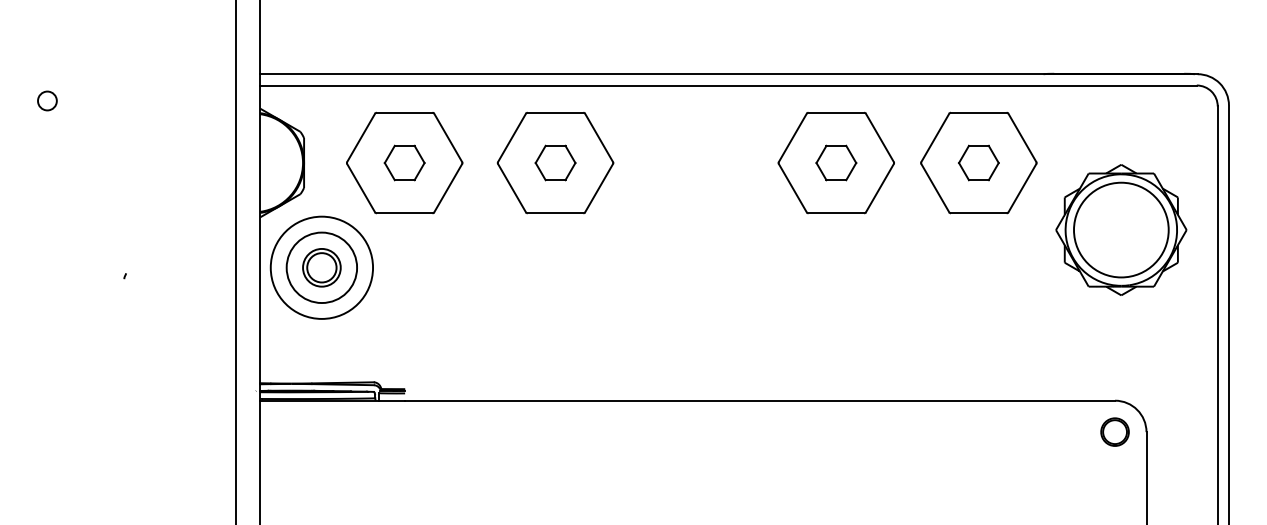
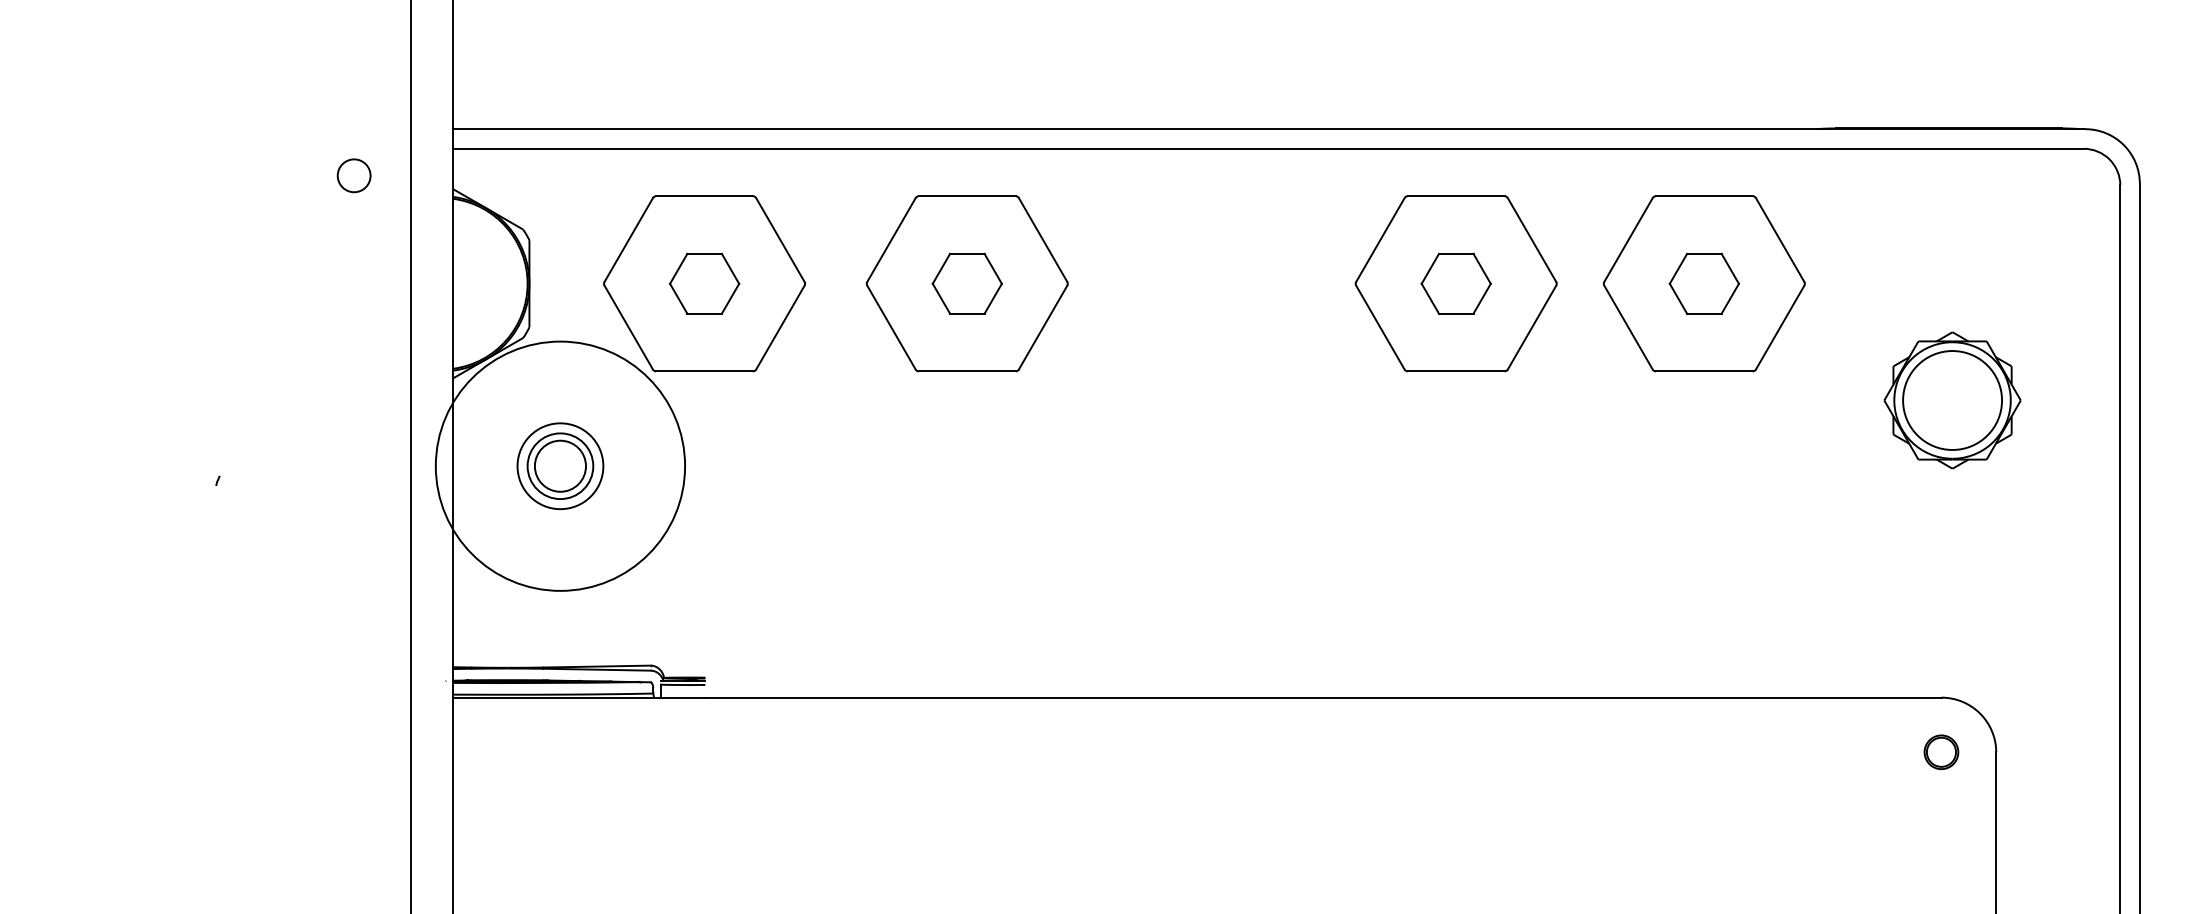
circle: (47, 100) -> (354, 174), moved
part: (1121, 229) -> (1952, 399), size x0.6
circle: (321, 267) -> (559, 465), size x0.7
circle: (321, 267) -> (559, 465), size x1.4
part: (1114, 431) -> (1940, 751), size x0.7

